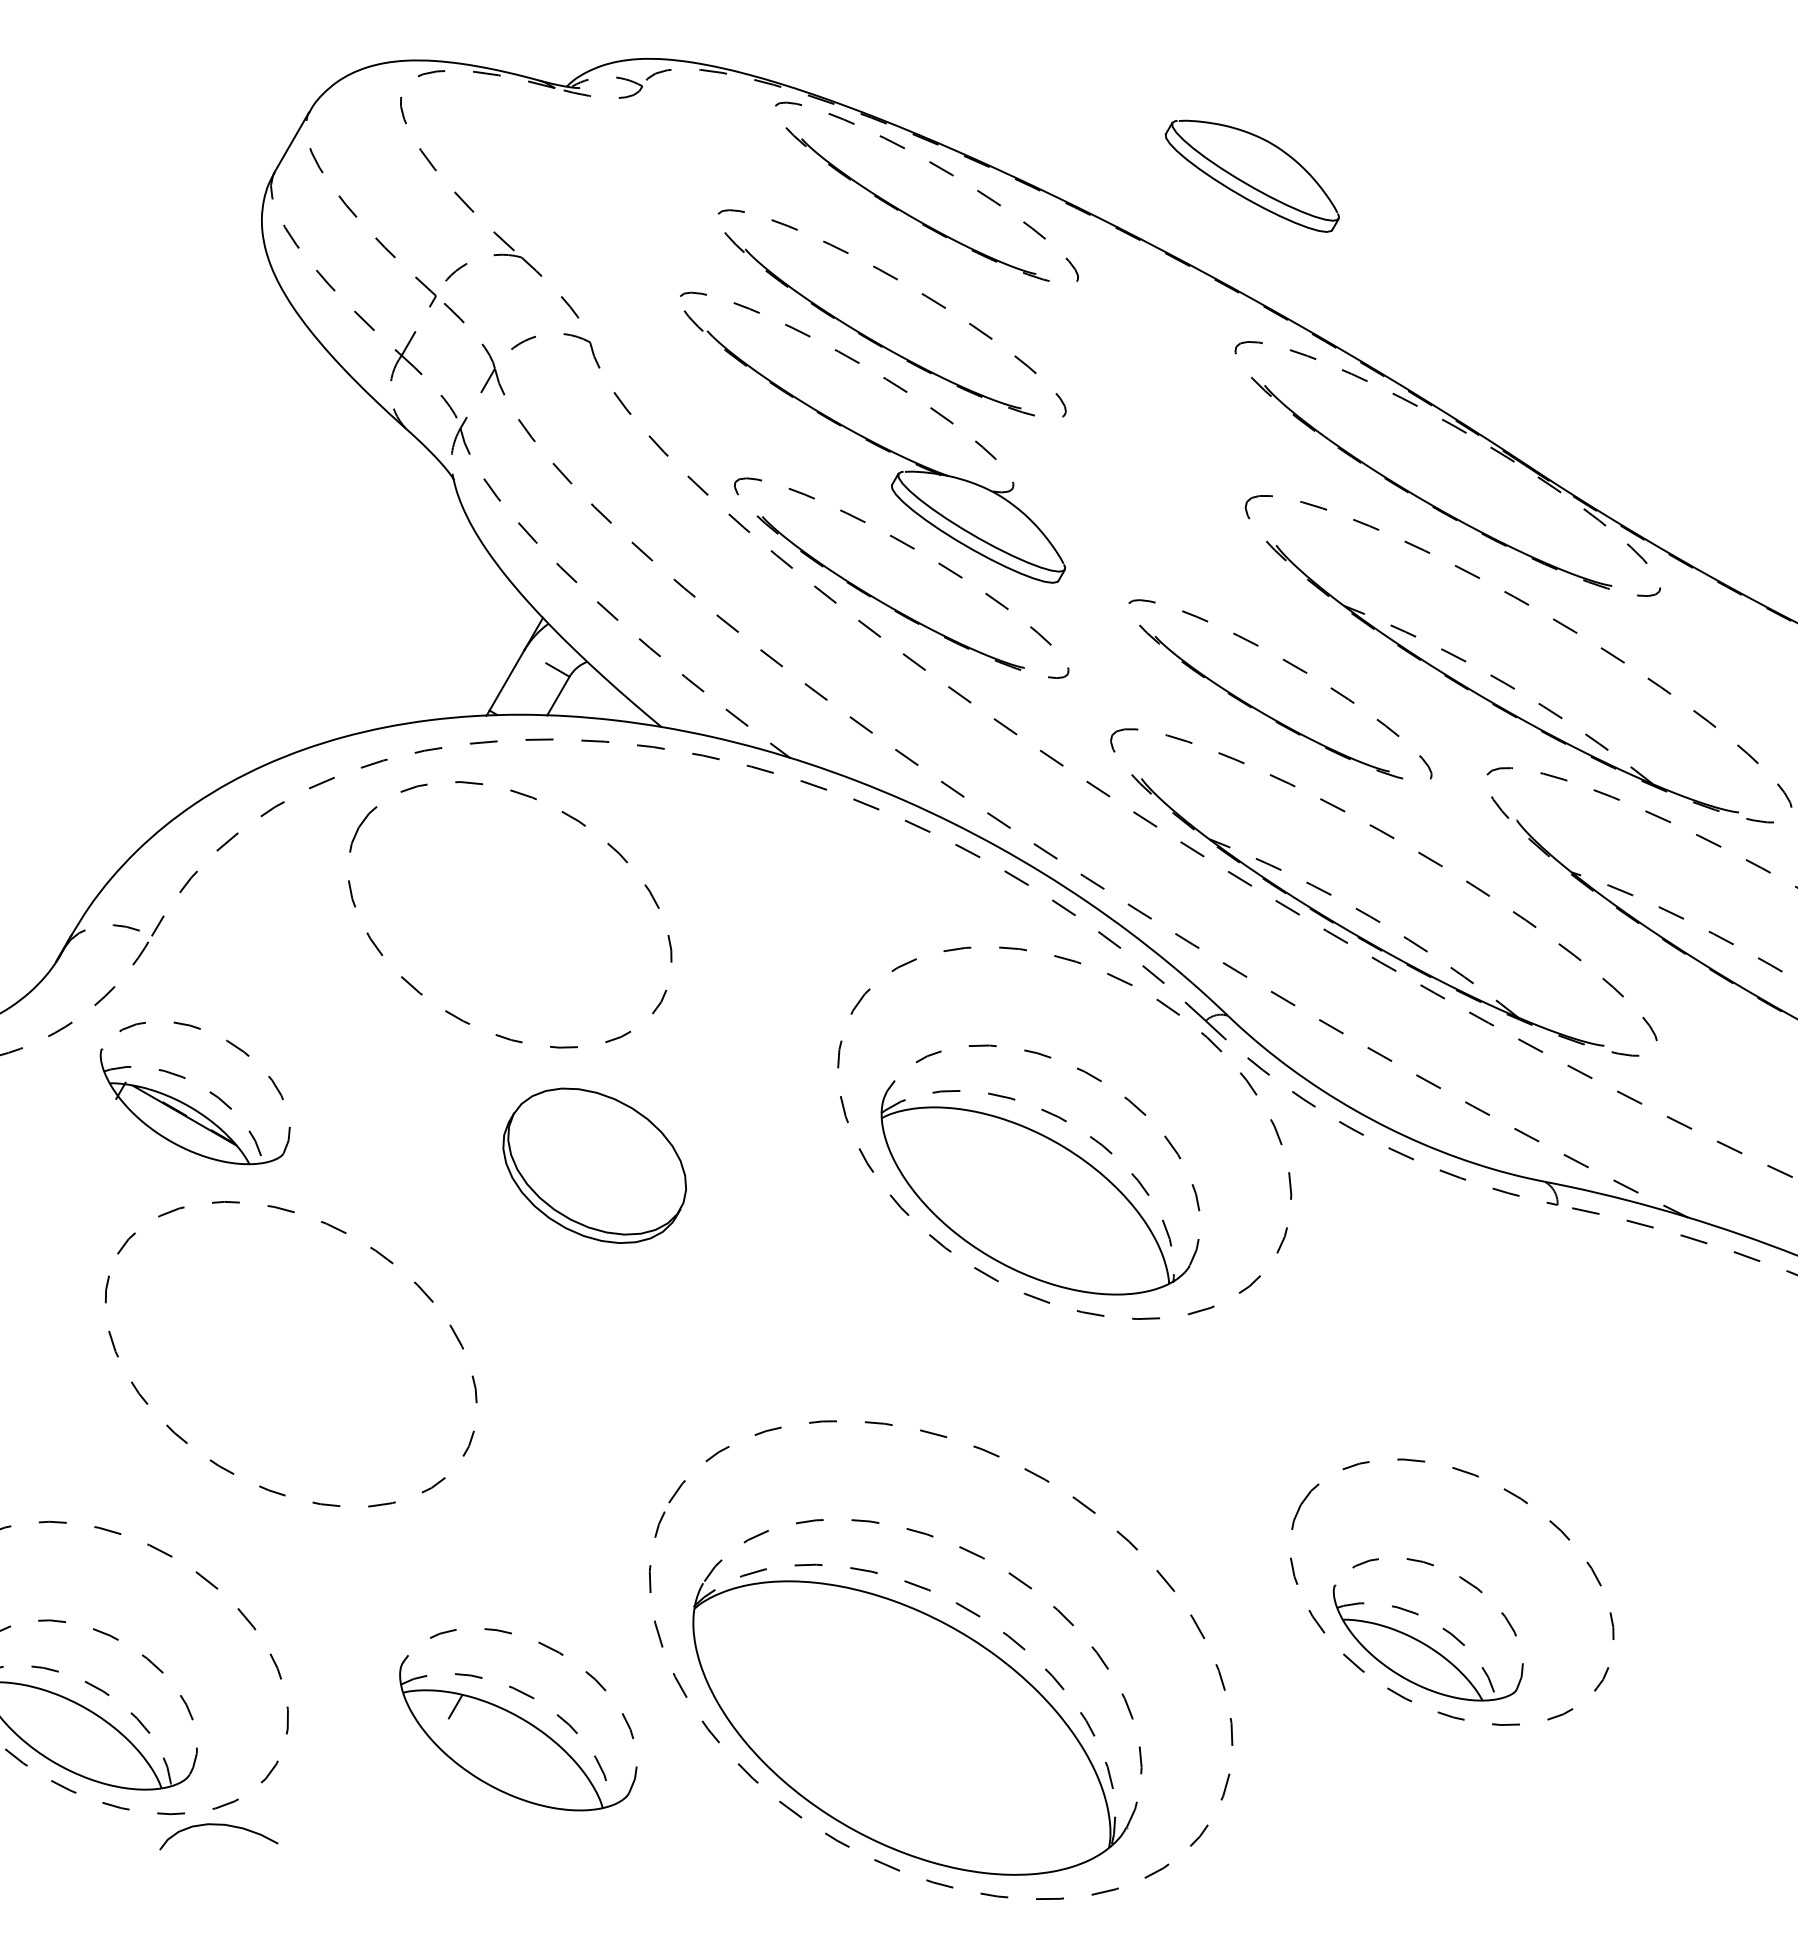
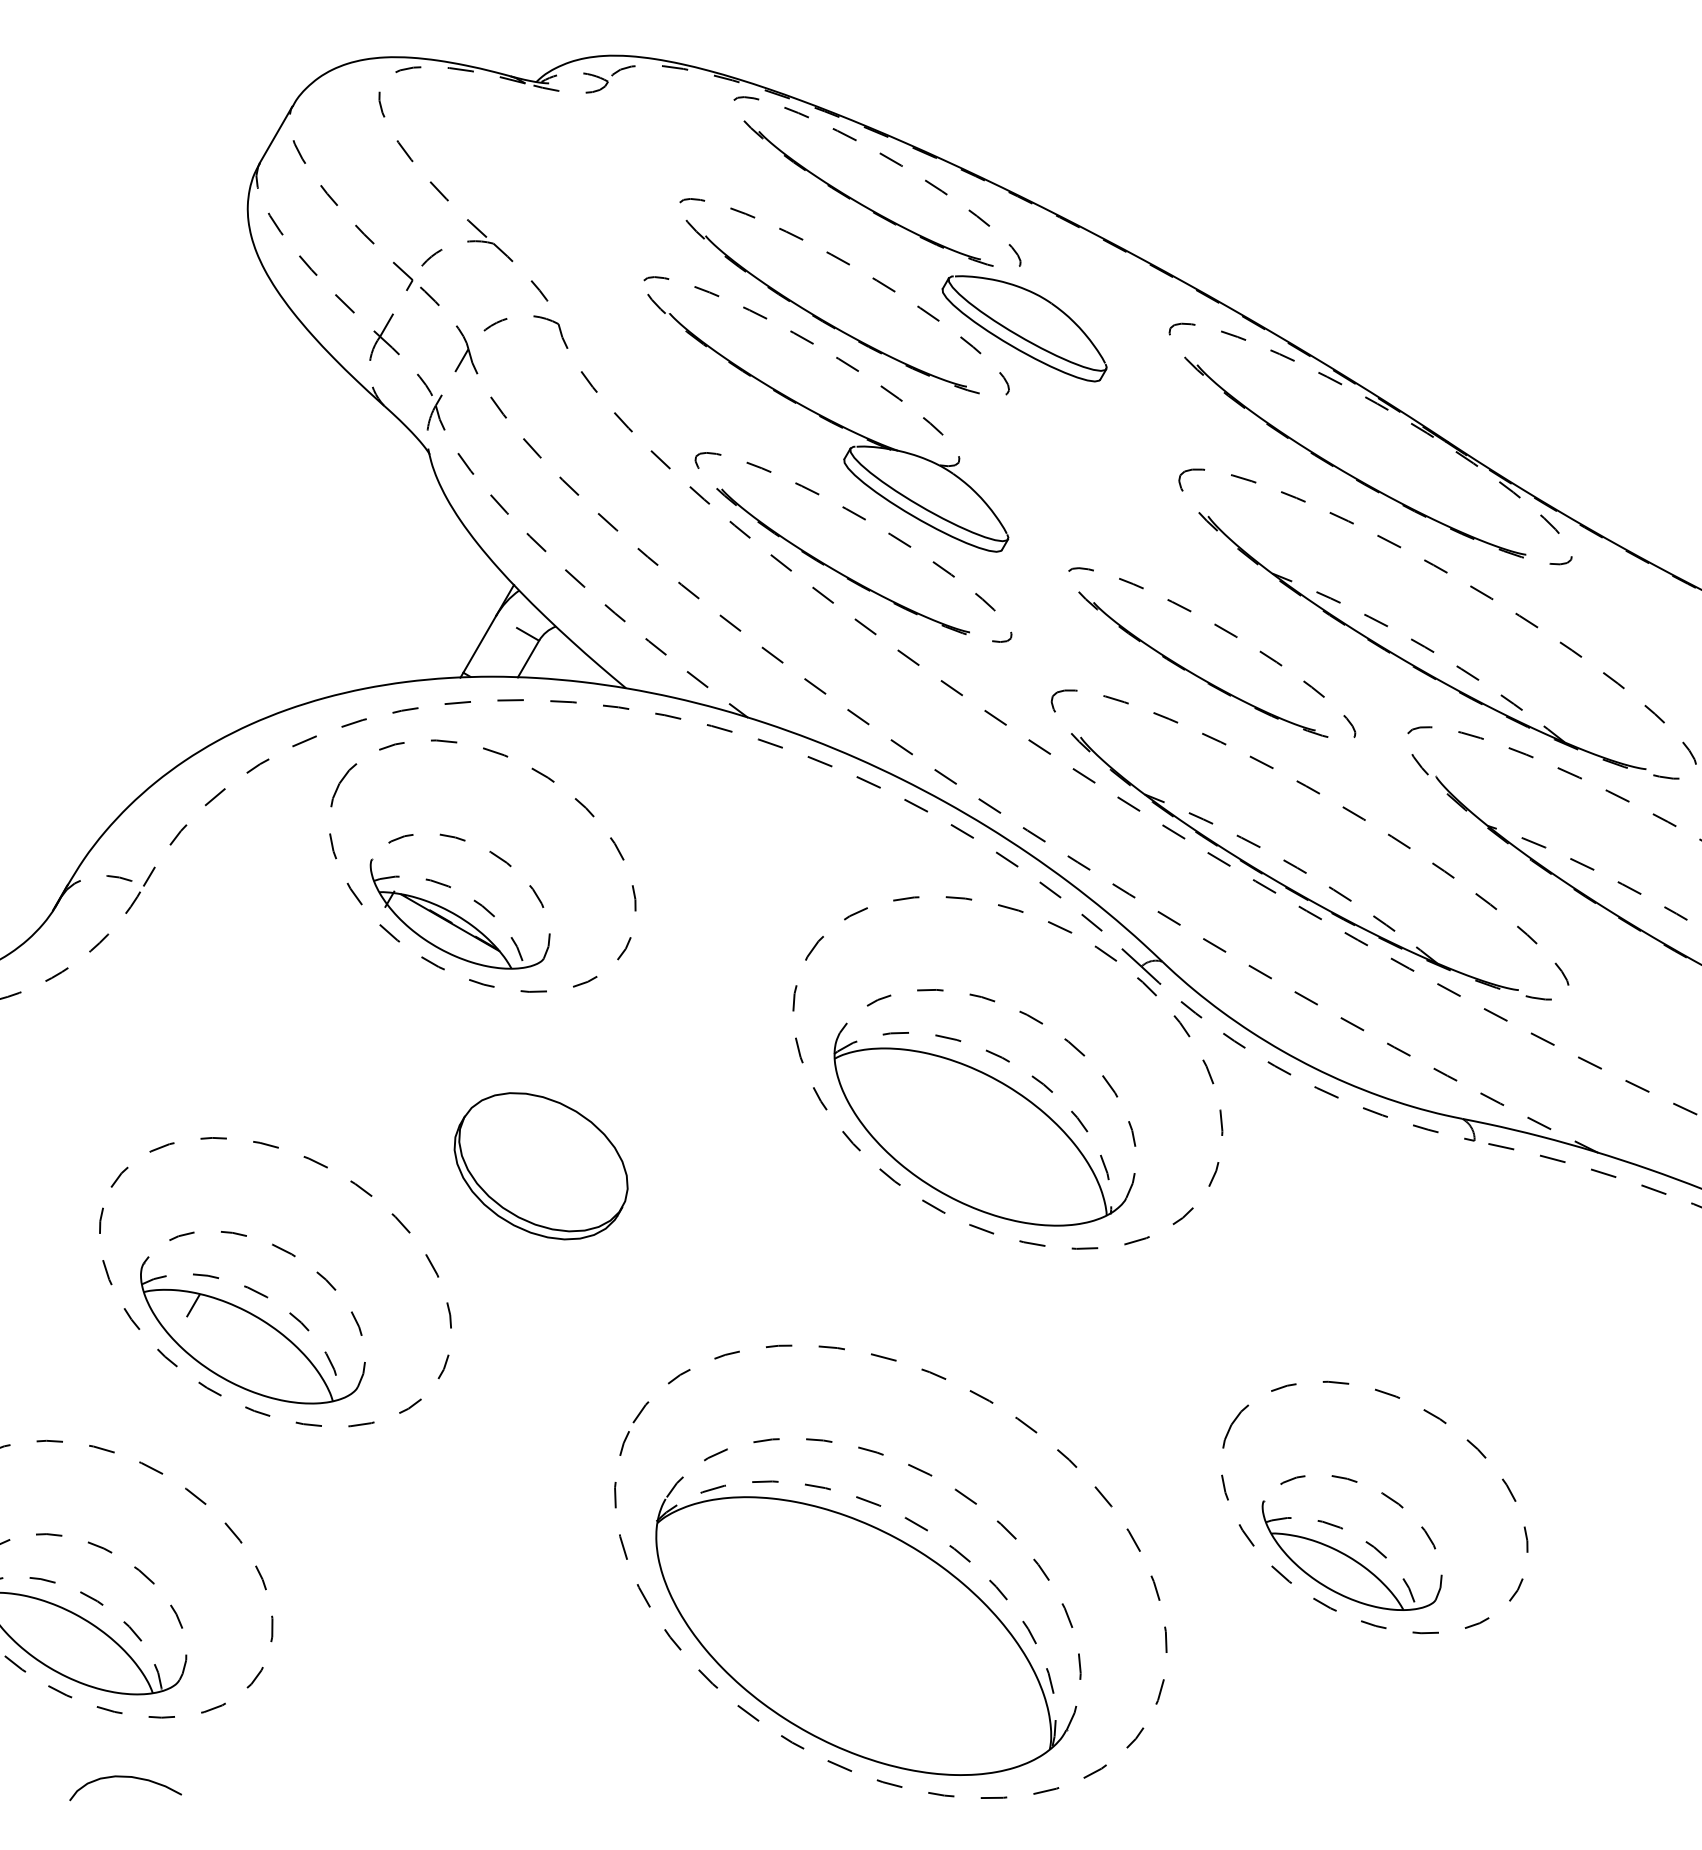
part: (1251, 175) -> (1023, 328), moved
part: (186, 1103) -> (451, 911), moved
part: (594, 1165) -> (540, 1165), moved
part: (518, 1719) -> (253, 1317), moved
curve: (218, 1825) -> (125, 1777), moved

